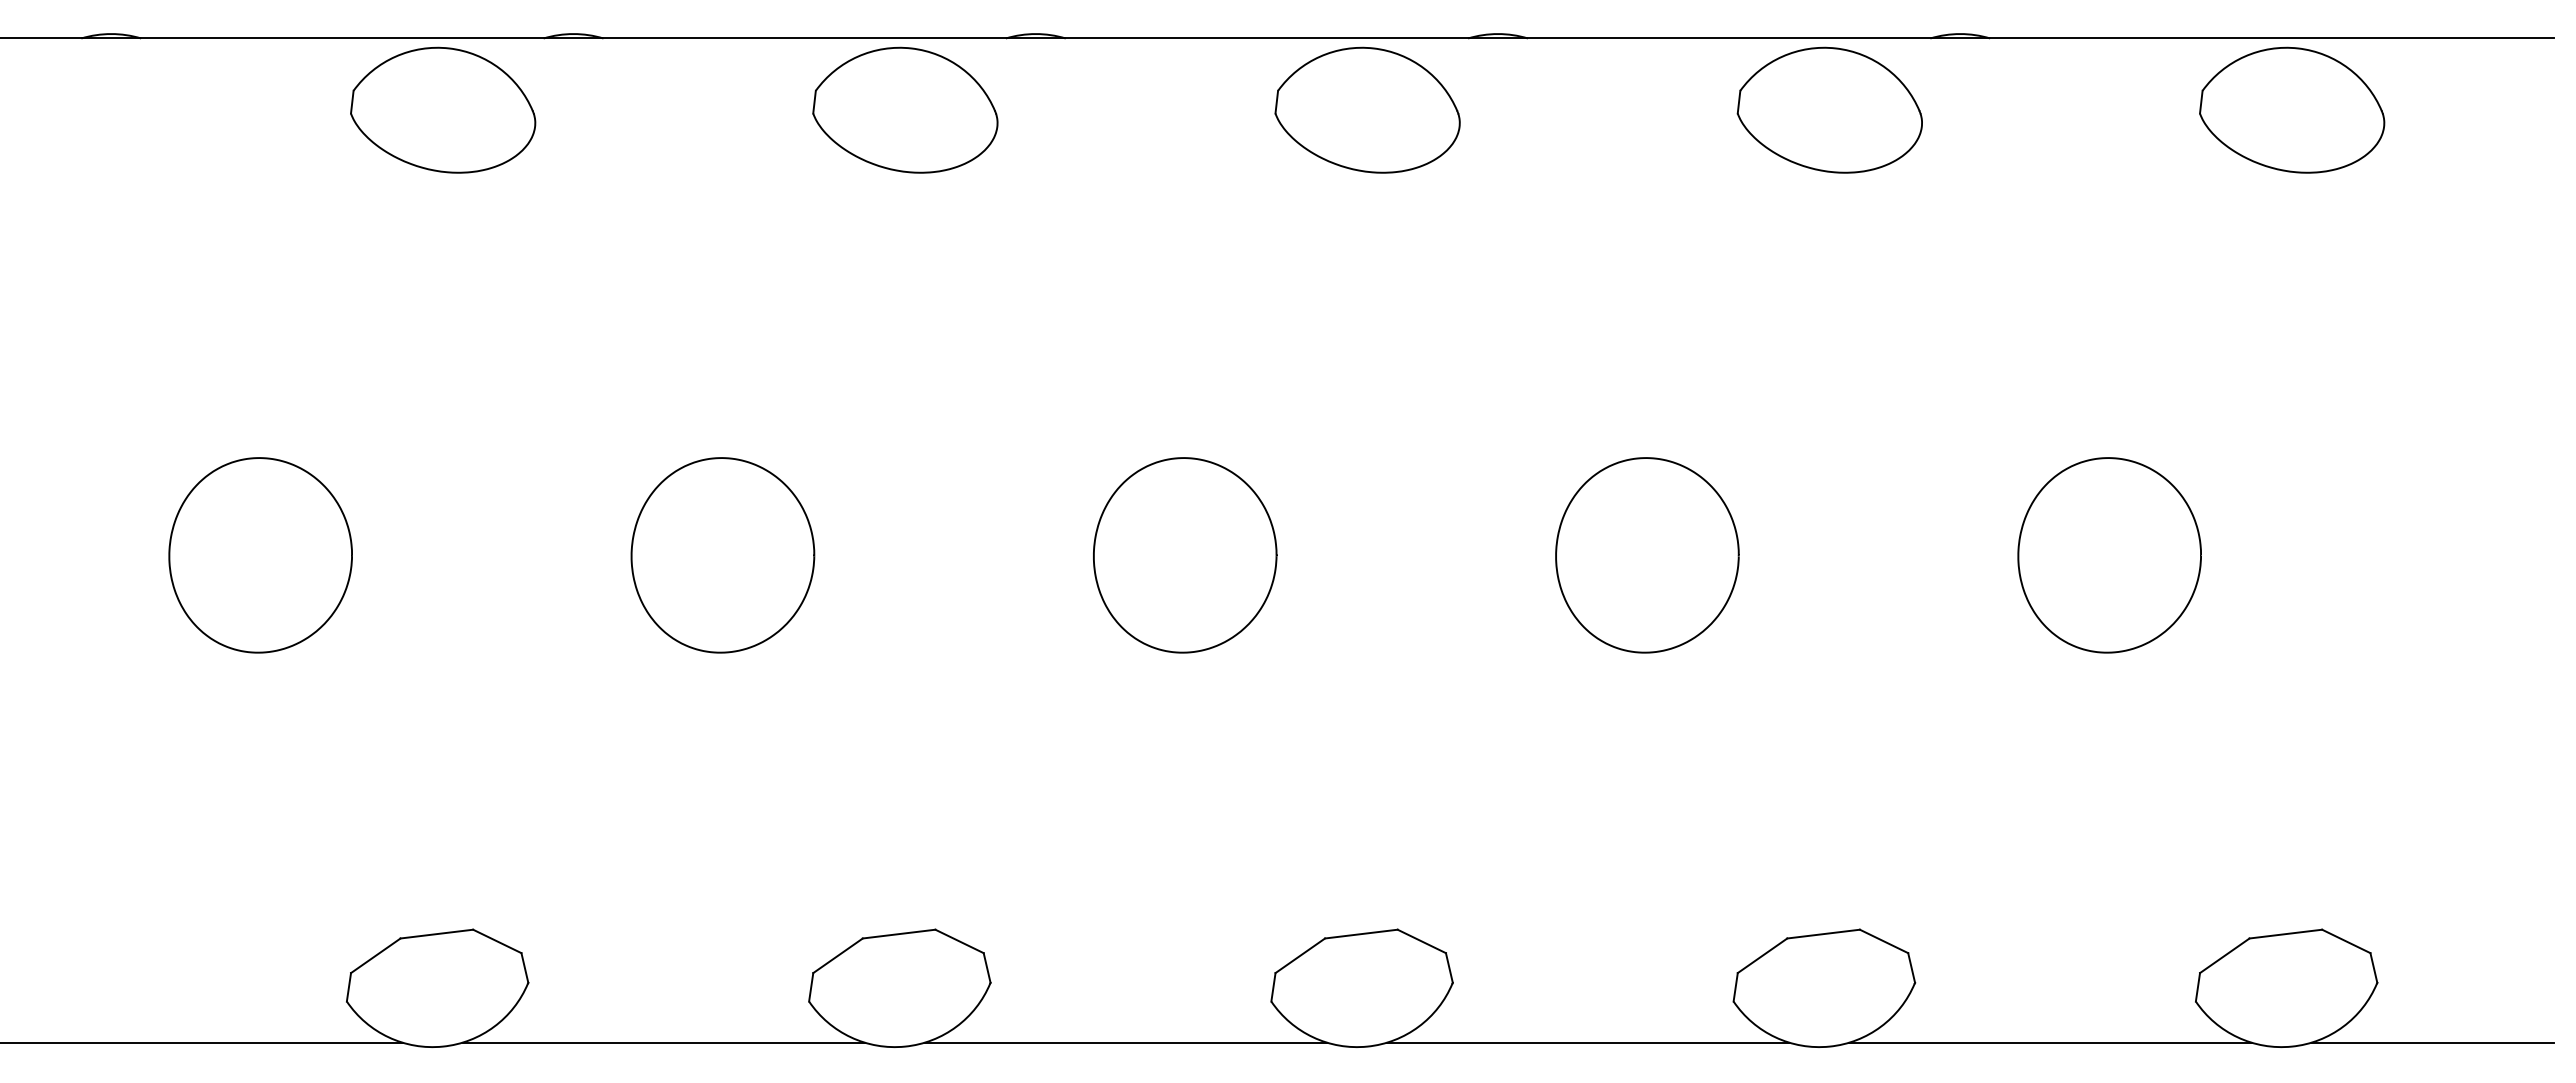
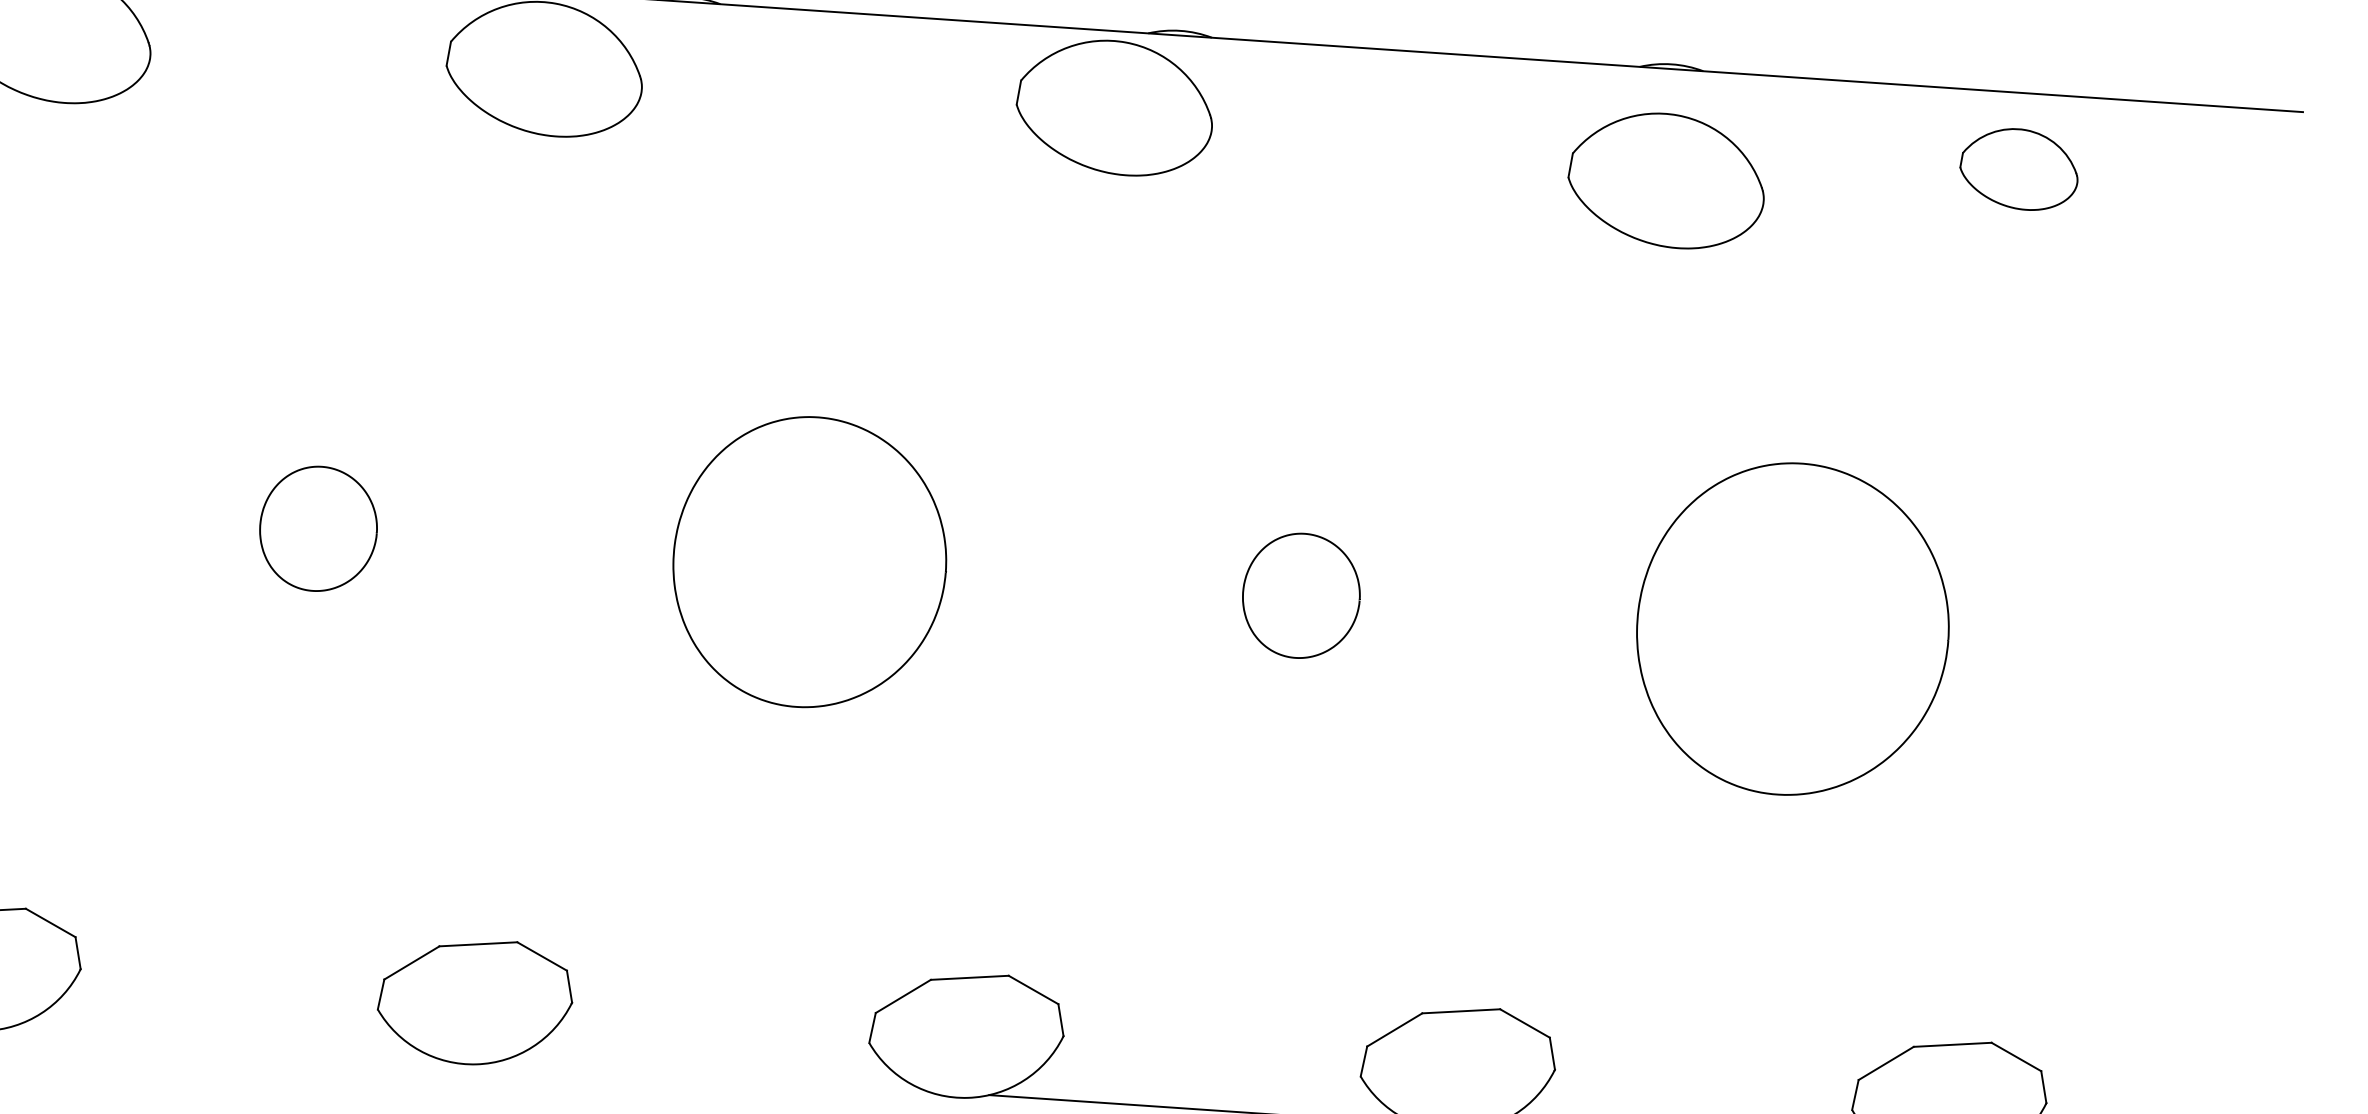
part: (1367, 109) -> (1114, 106), moved
part: (1829, 109) -> (1666, 179), moved
part: (2292, 109) -> (2019, 168), size x0.6
part: (722, 555) -> (318, 529), size x0.6
part: (1185, 555) -> (810, 562), size x1.4
part: (1647, 555) -> (1301, 596), size x0.6
part: (2109, 555) -> (1792, 629), size x1.6
line: (663, 1042) -> (220, 1042), removed
line: (1125, 1042) -> (711, 1075), removed

